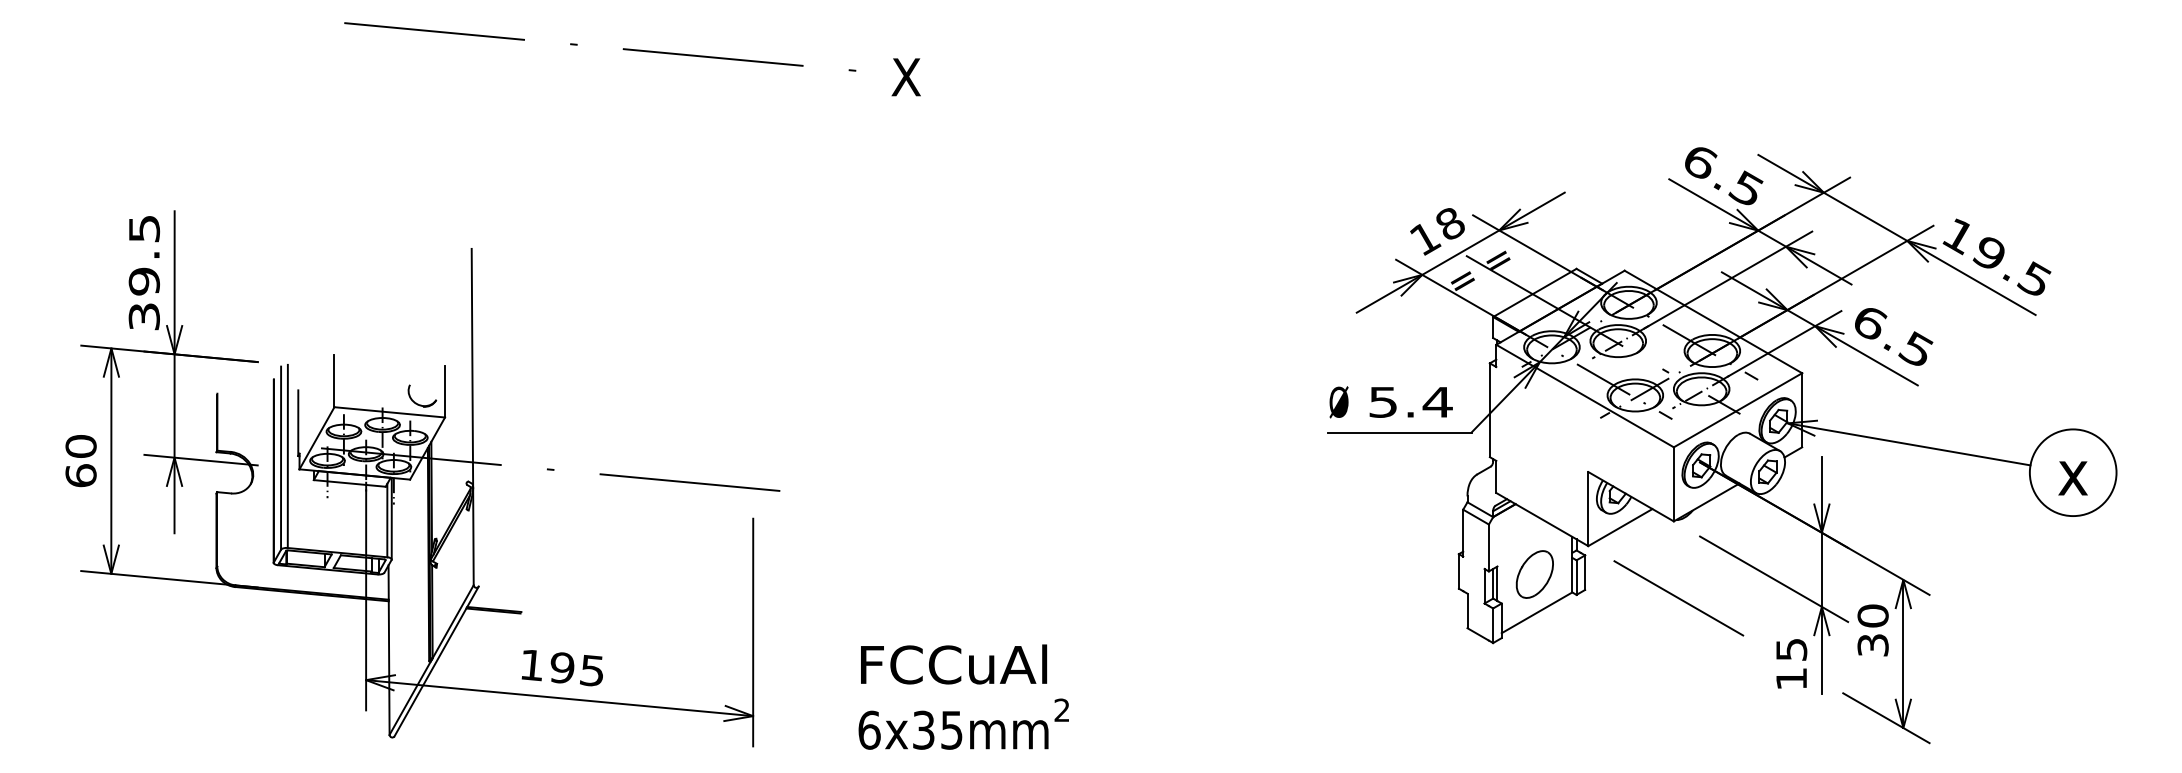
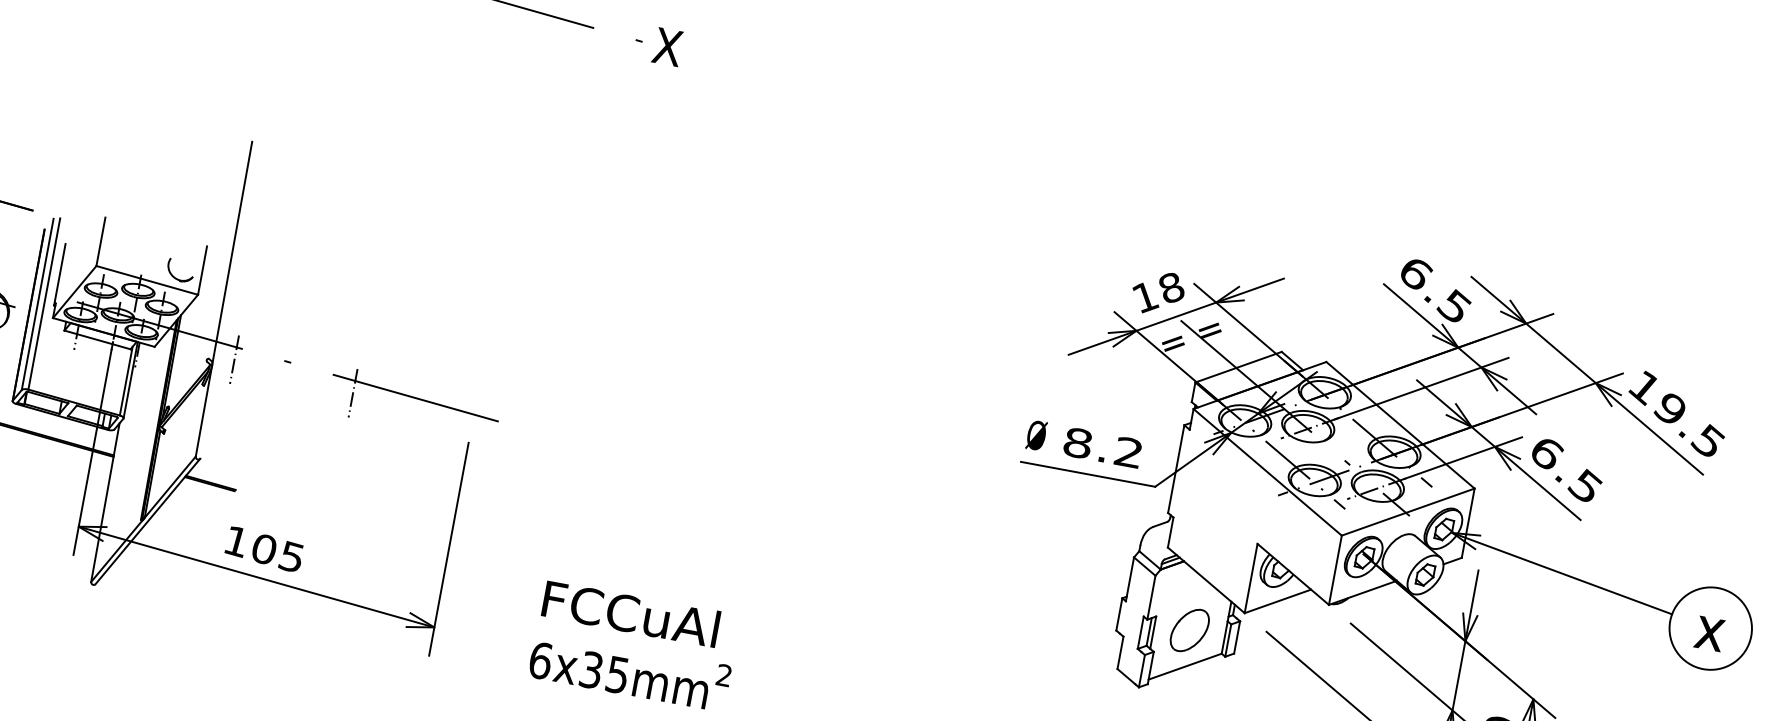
text: (905, 77) -> (667, 47), moved
text: (1410, 401) -> (1103, 447), 5.4 -> 8.2
line: (495, 477) -> (234, 359), added
line: (624, 489) -> (353, 393), added
text: (562, 667) -> (264, 548), 195 -> 105

